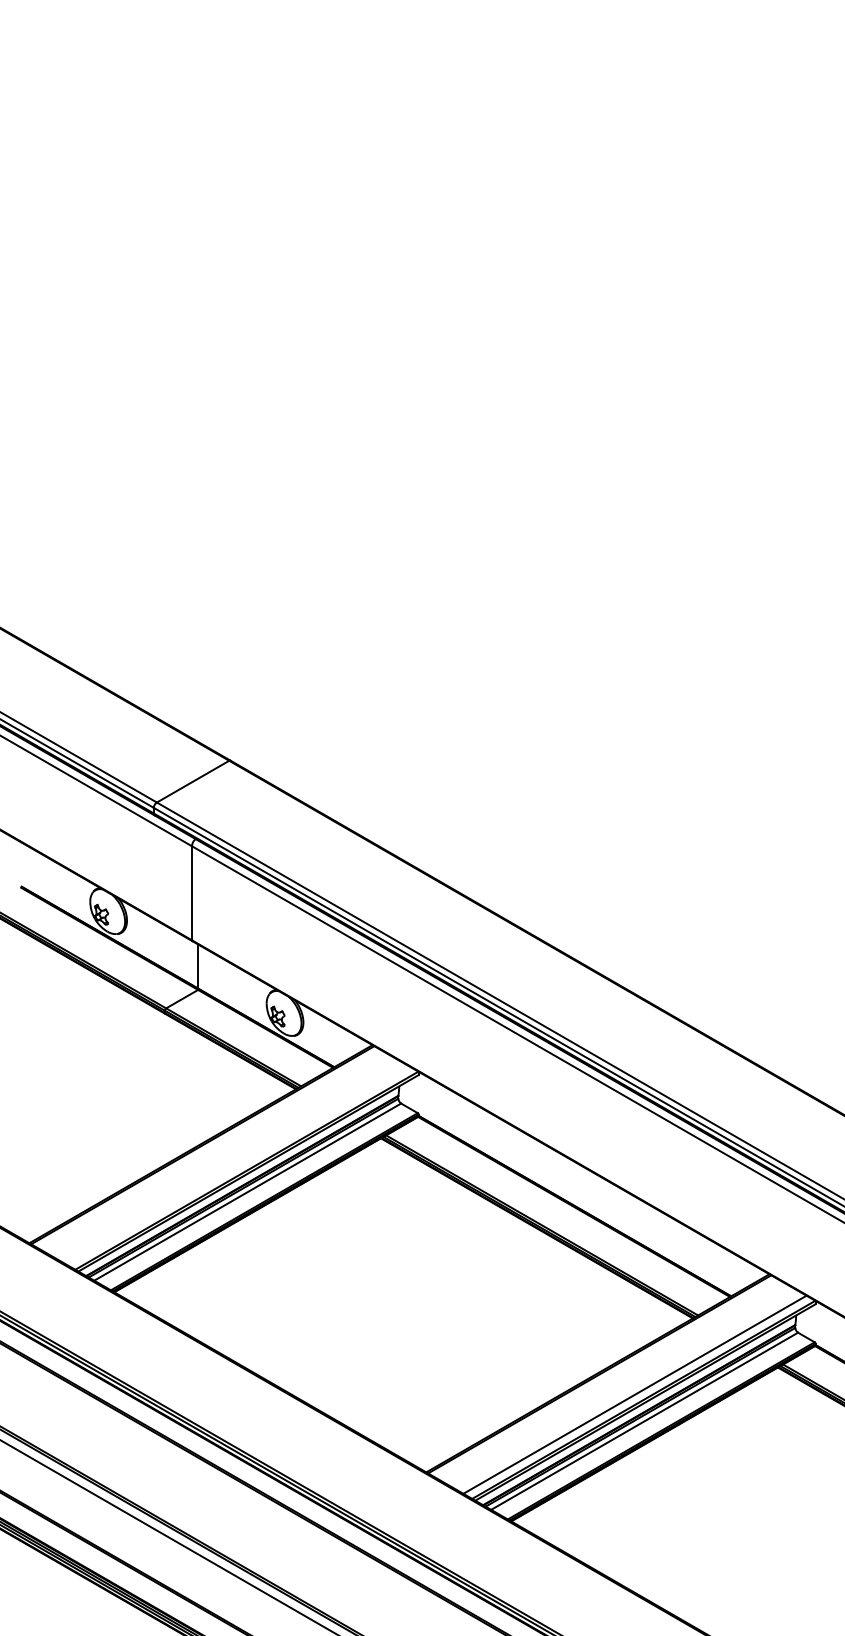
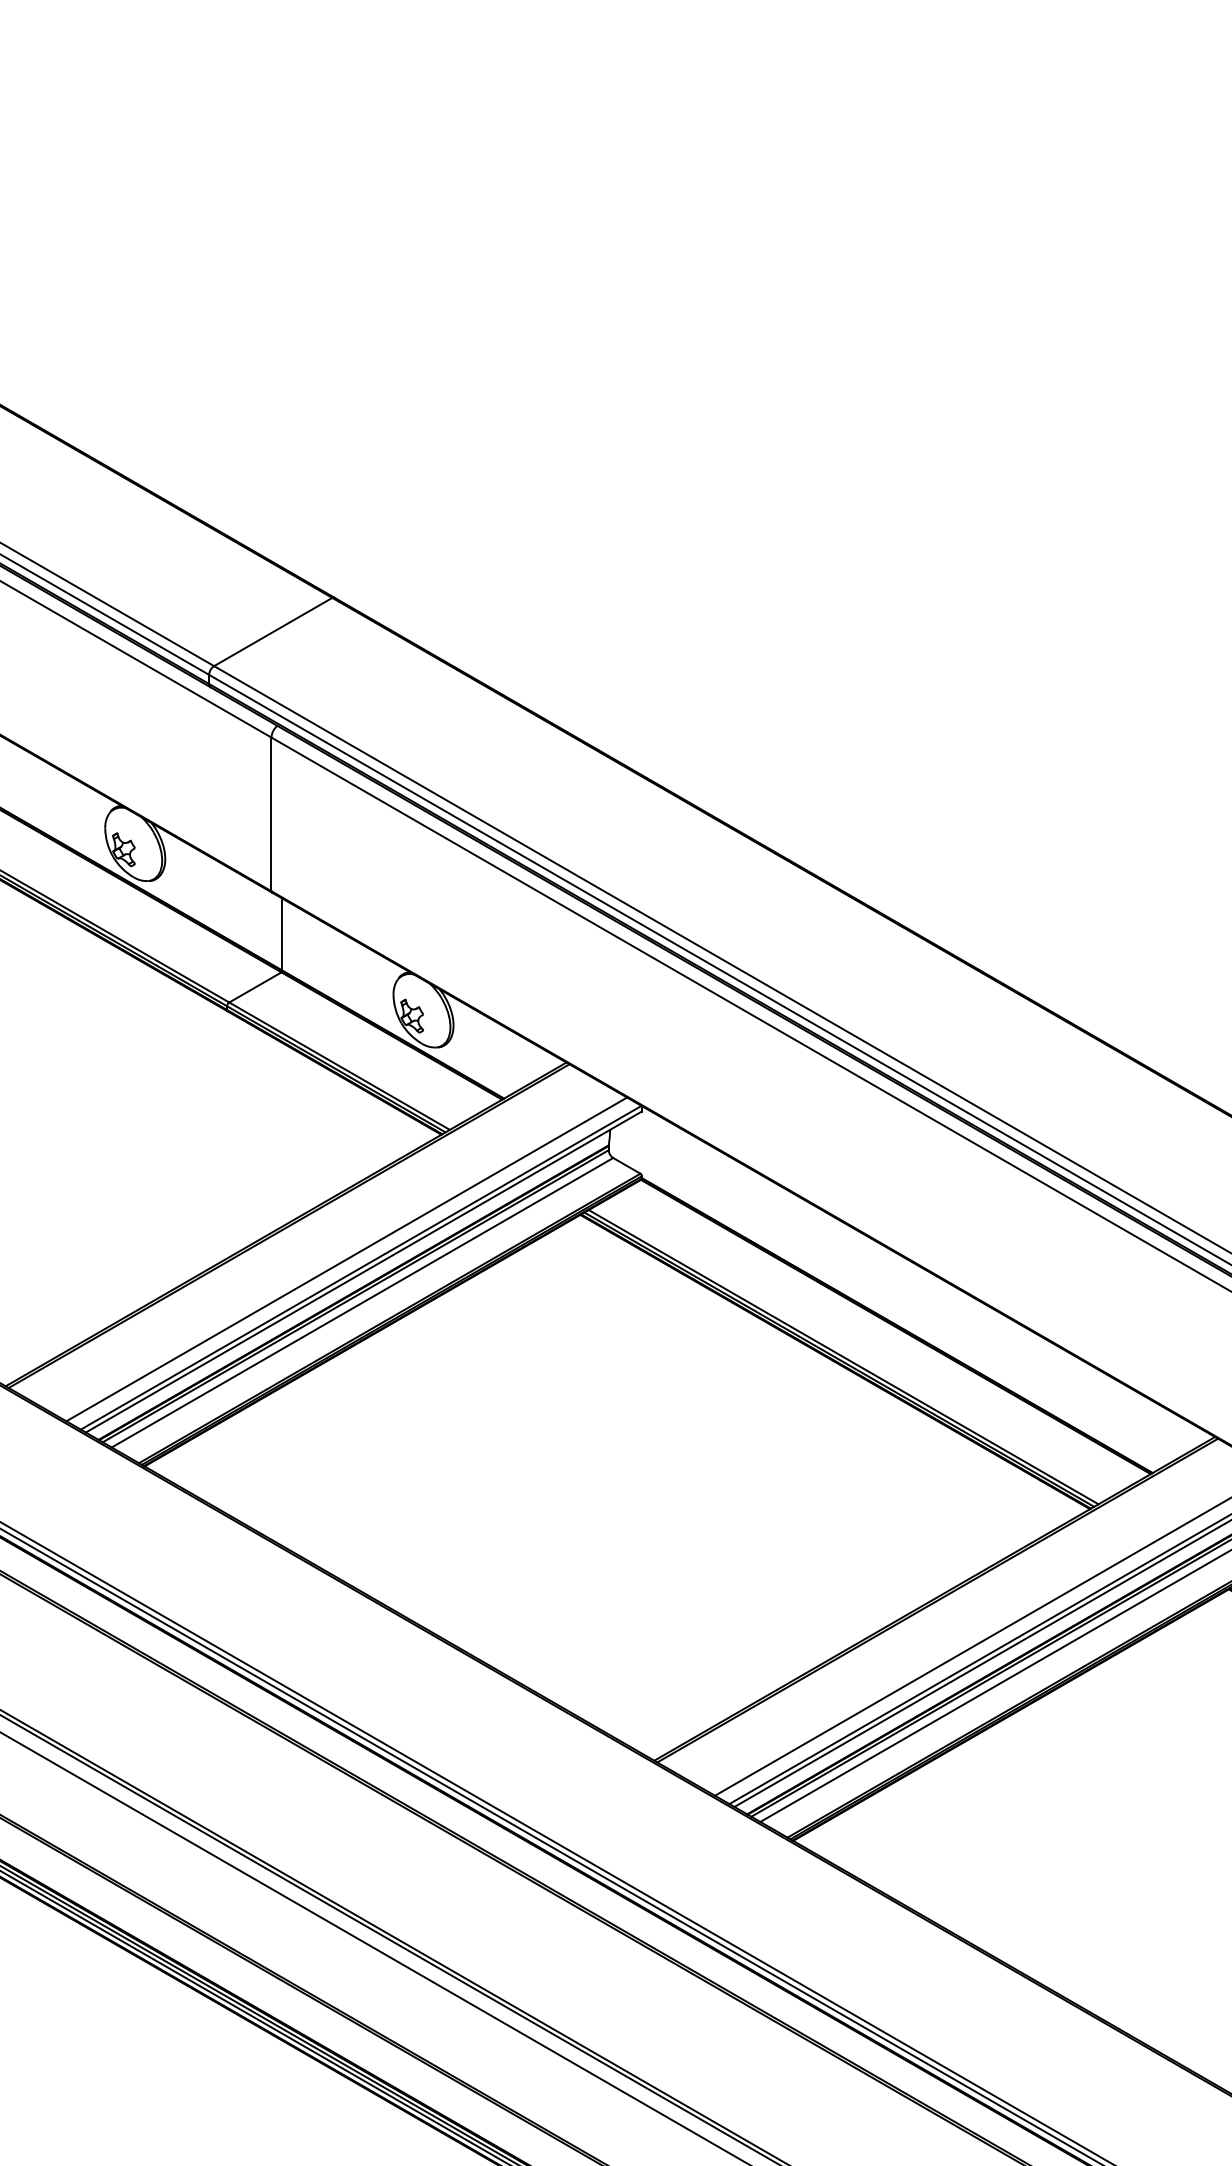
line: (237, 1165) -> (345, 1259), added

